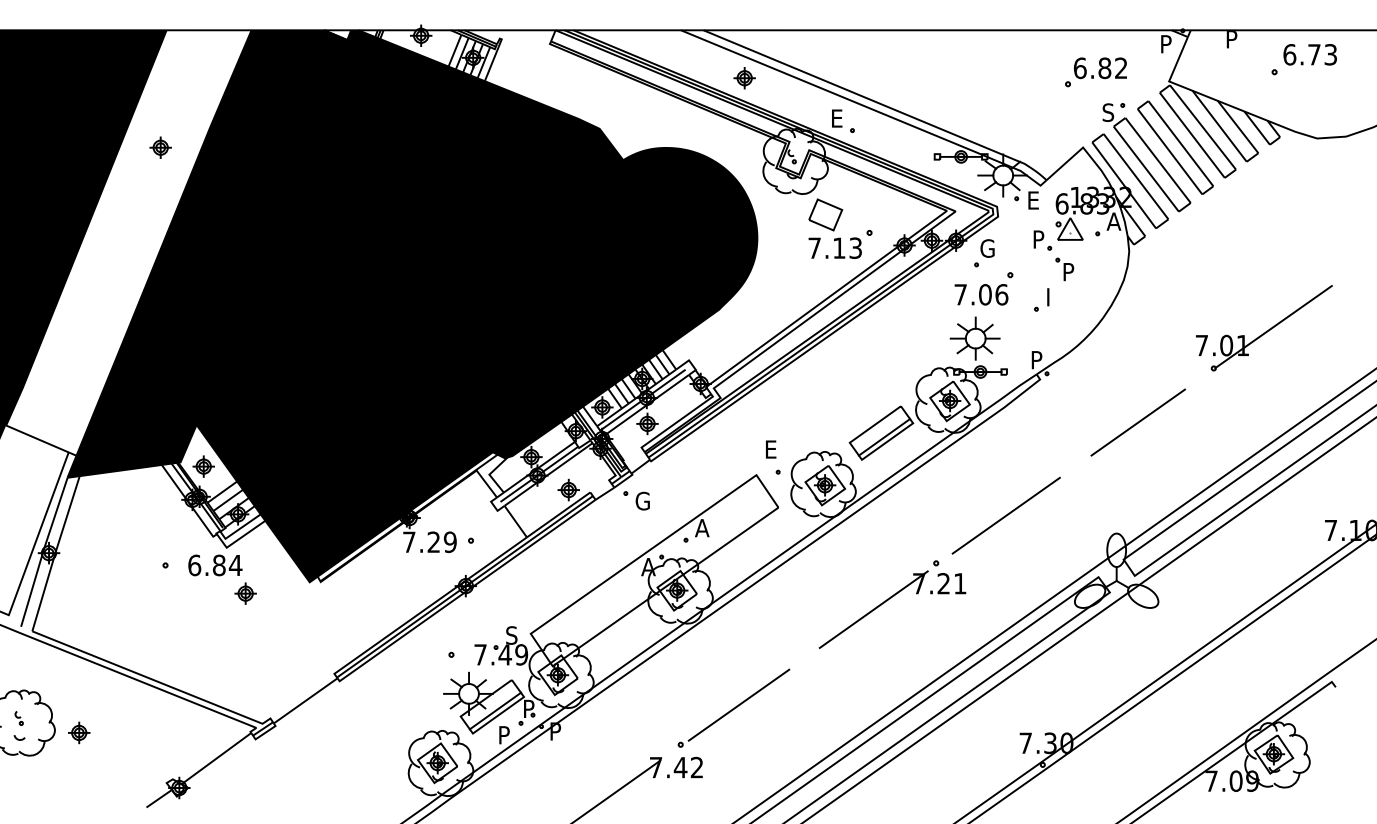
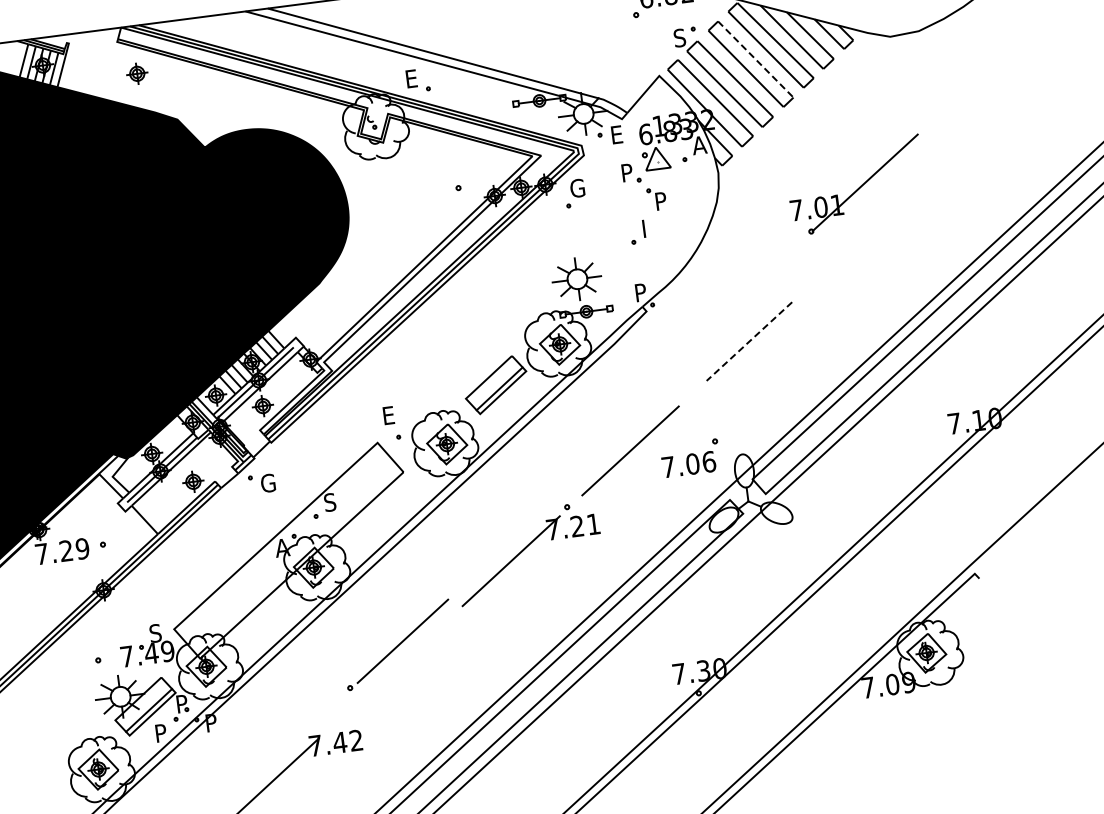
part: (744, 78) -> (137, 74), moved
line: (1180, 143) -> (755, 59), solid -> dashed
part: (834, 228) -> (423, 188), removed
part: (983, 288) -> (690, 458), moved
part: (1264, 328) -> (856, 185), moved
line: (1137, 422) -> (748, 341), solid -> dashed
text: (702, 527) -> (330, 501), A -> S
part: (733, 707) -> (397, 644), moved

